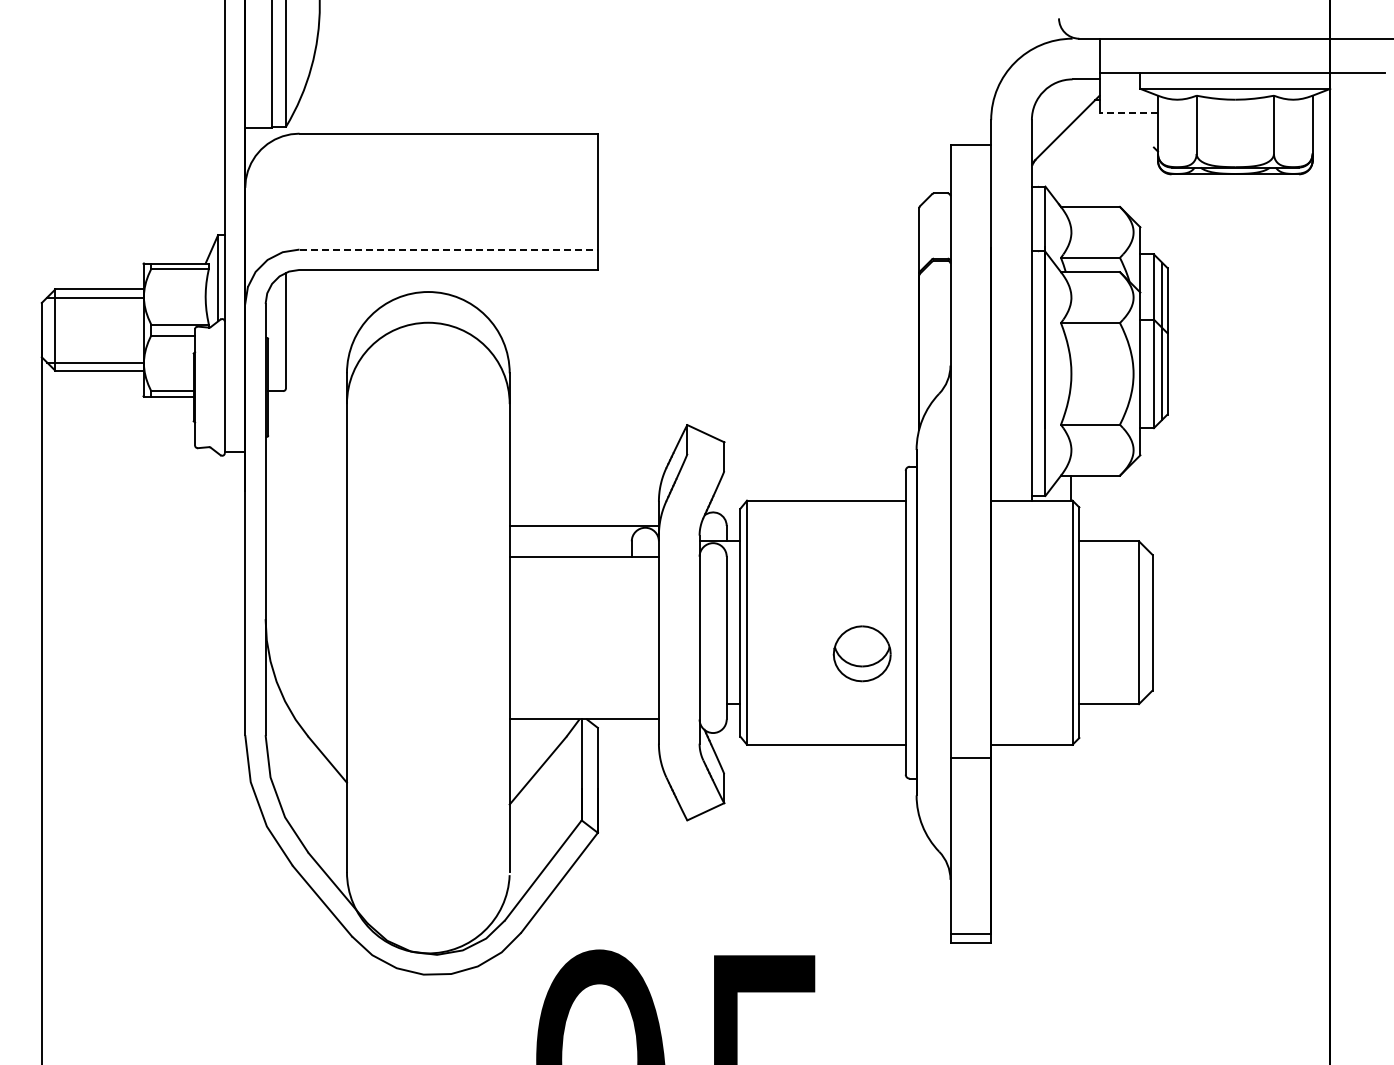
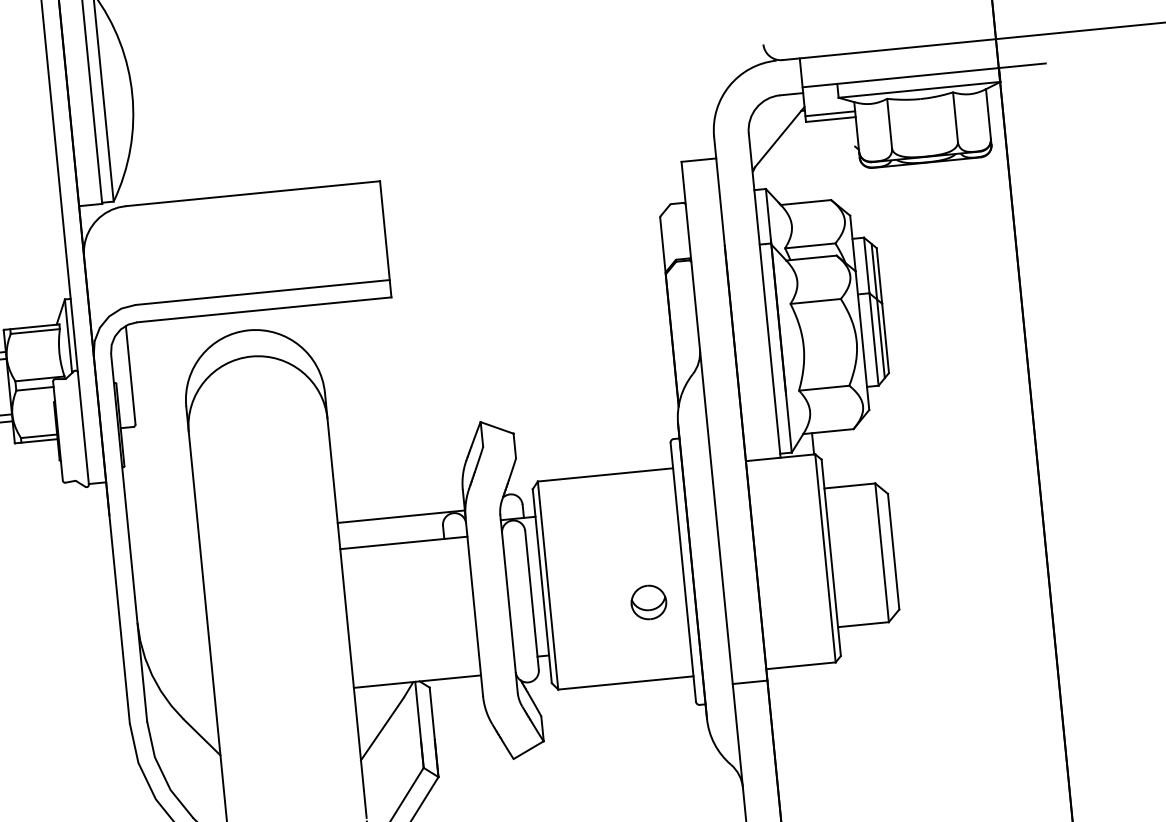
line: (1128, 106) -> (830, 113), added
line: (1128, 113) -> (830, 119), dashed -> solid
line: (449, 249) -> (263, 292), dashed -> solid
part: (862, 653) -> (649, 602), size x0.71

